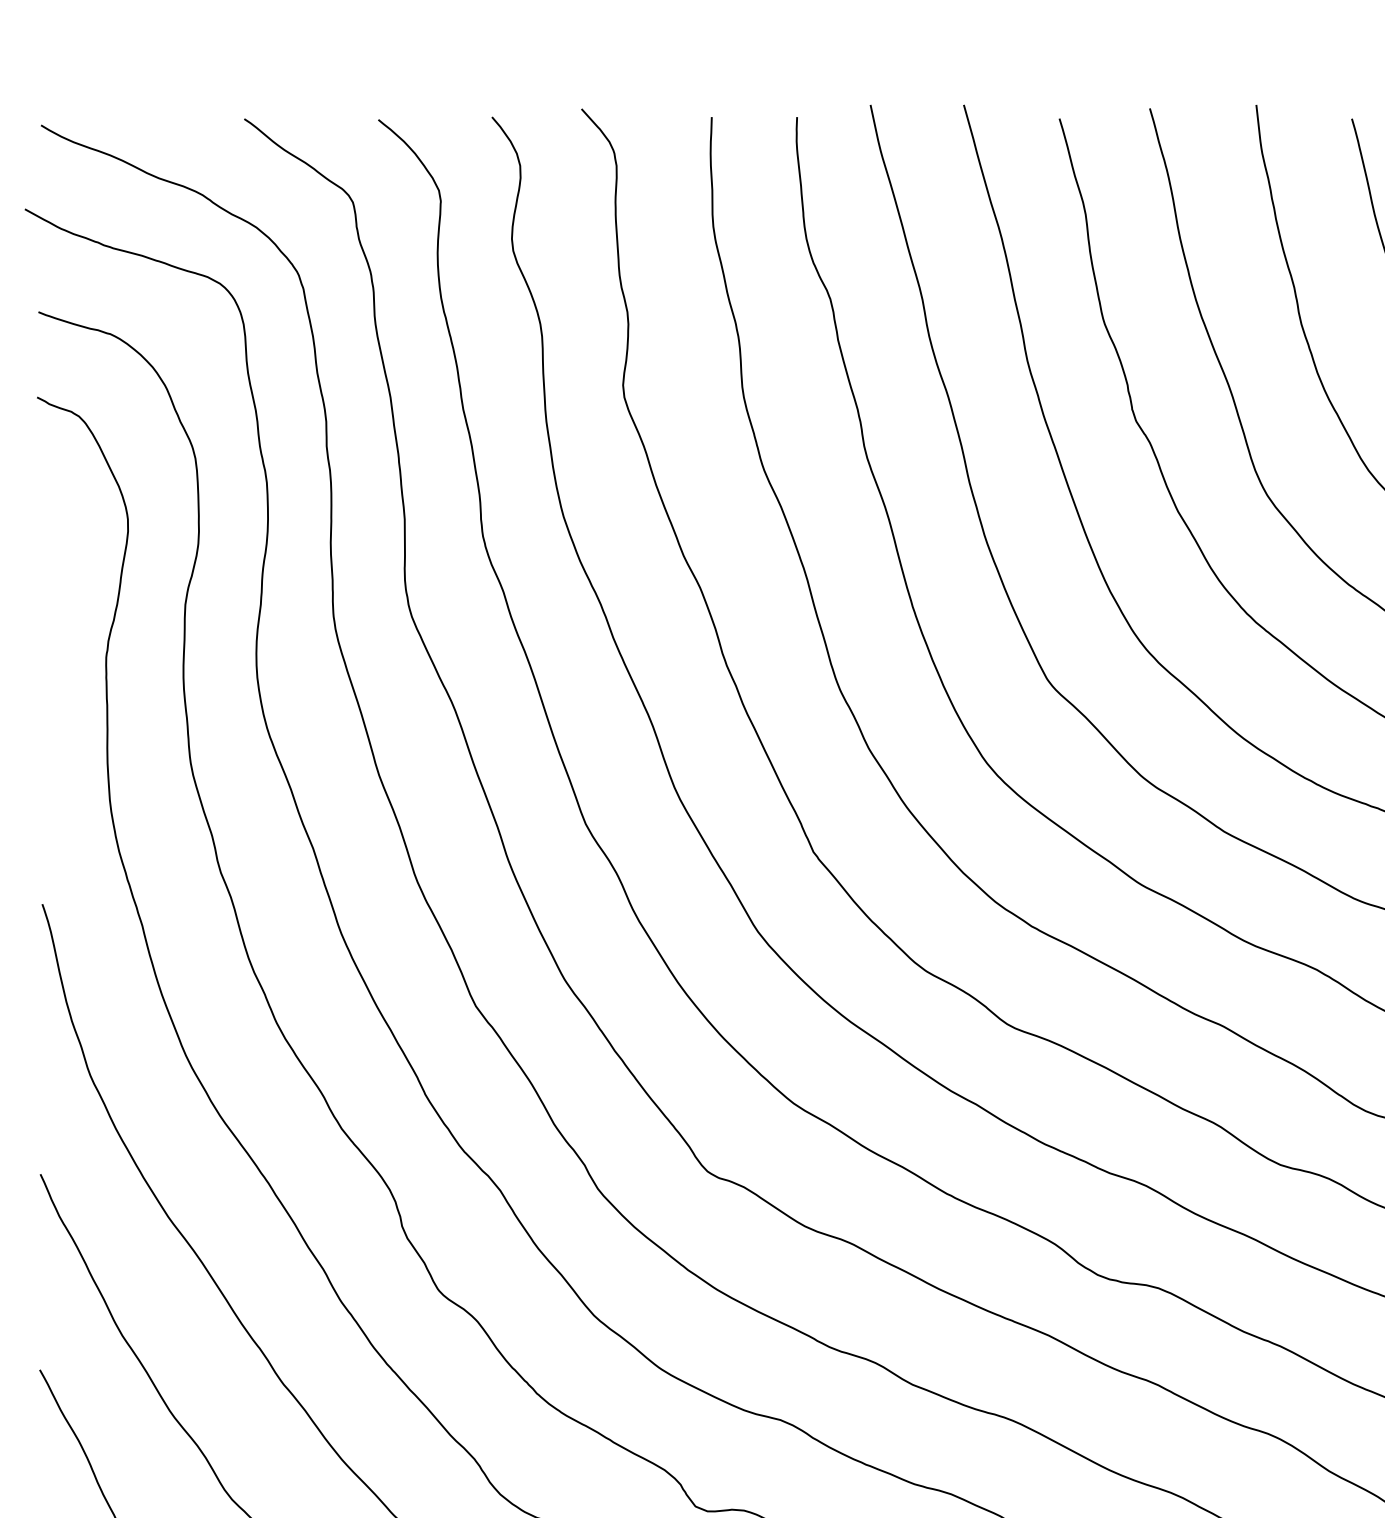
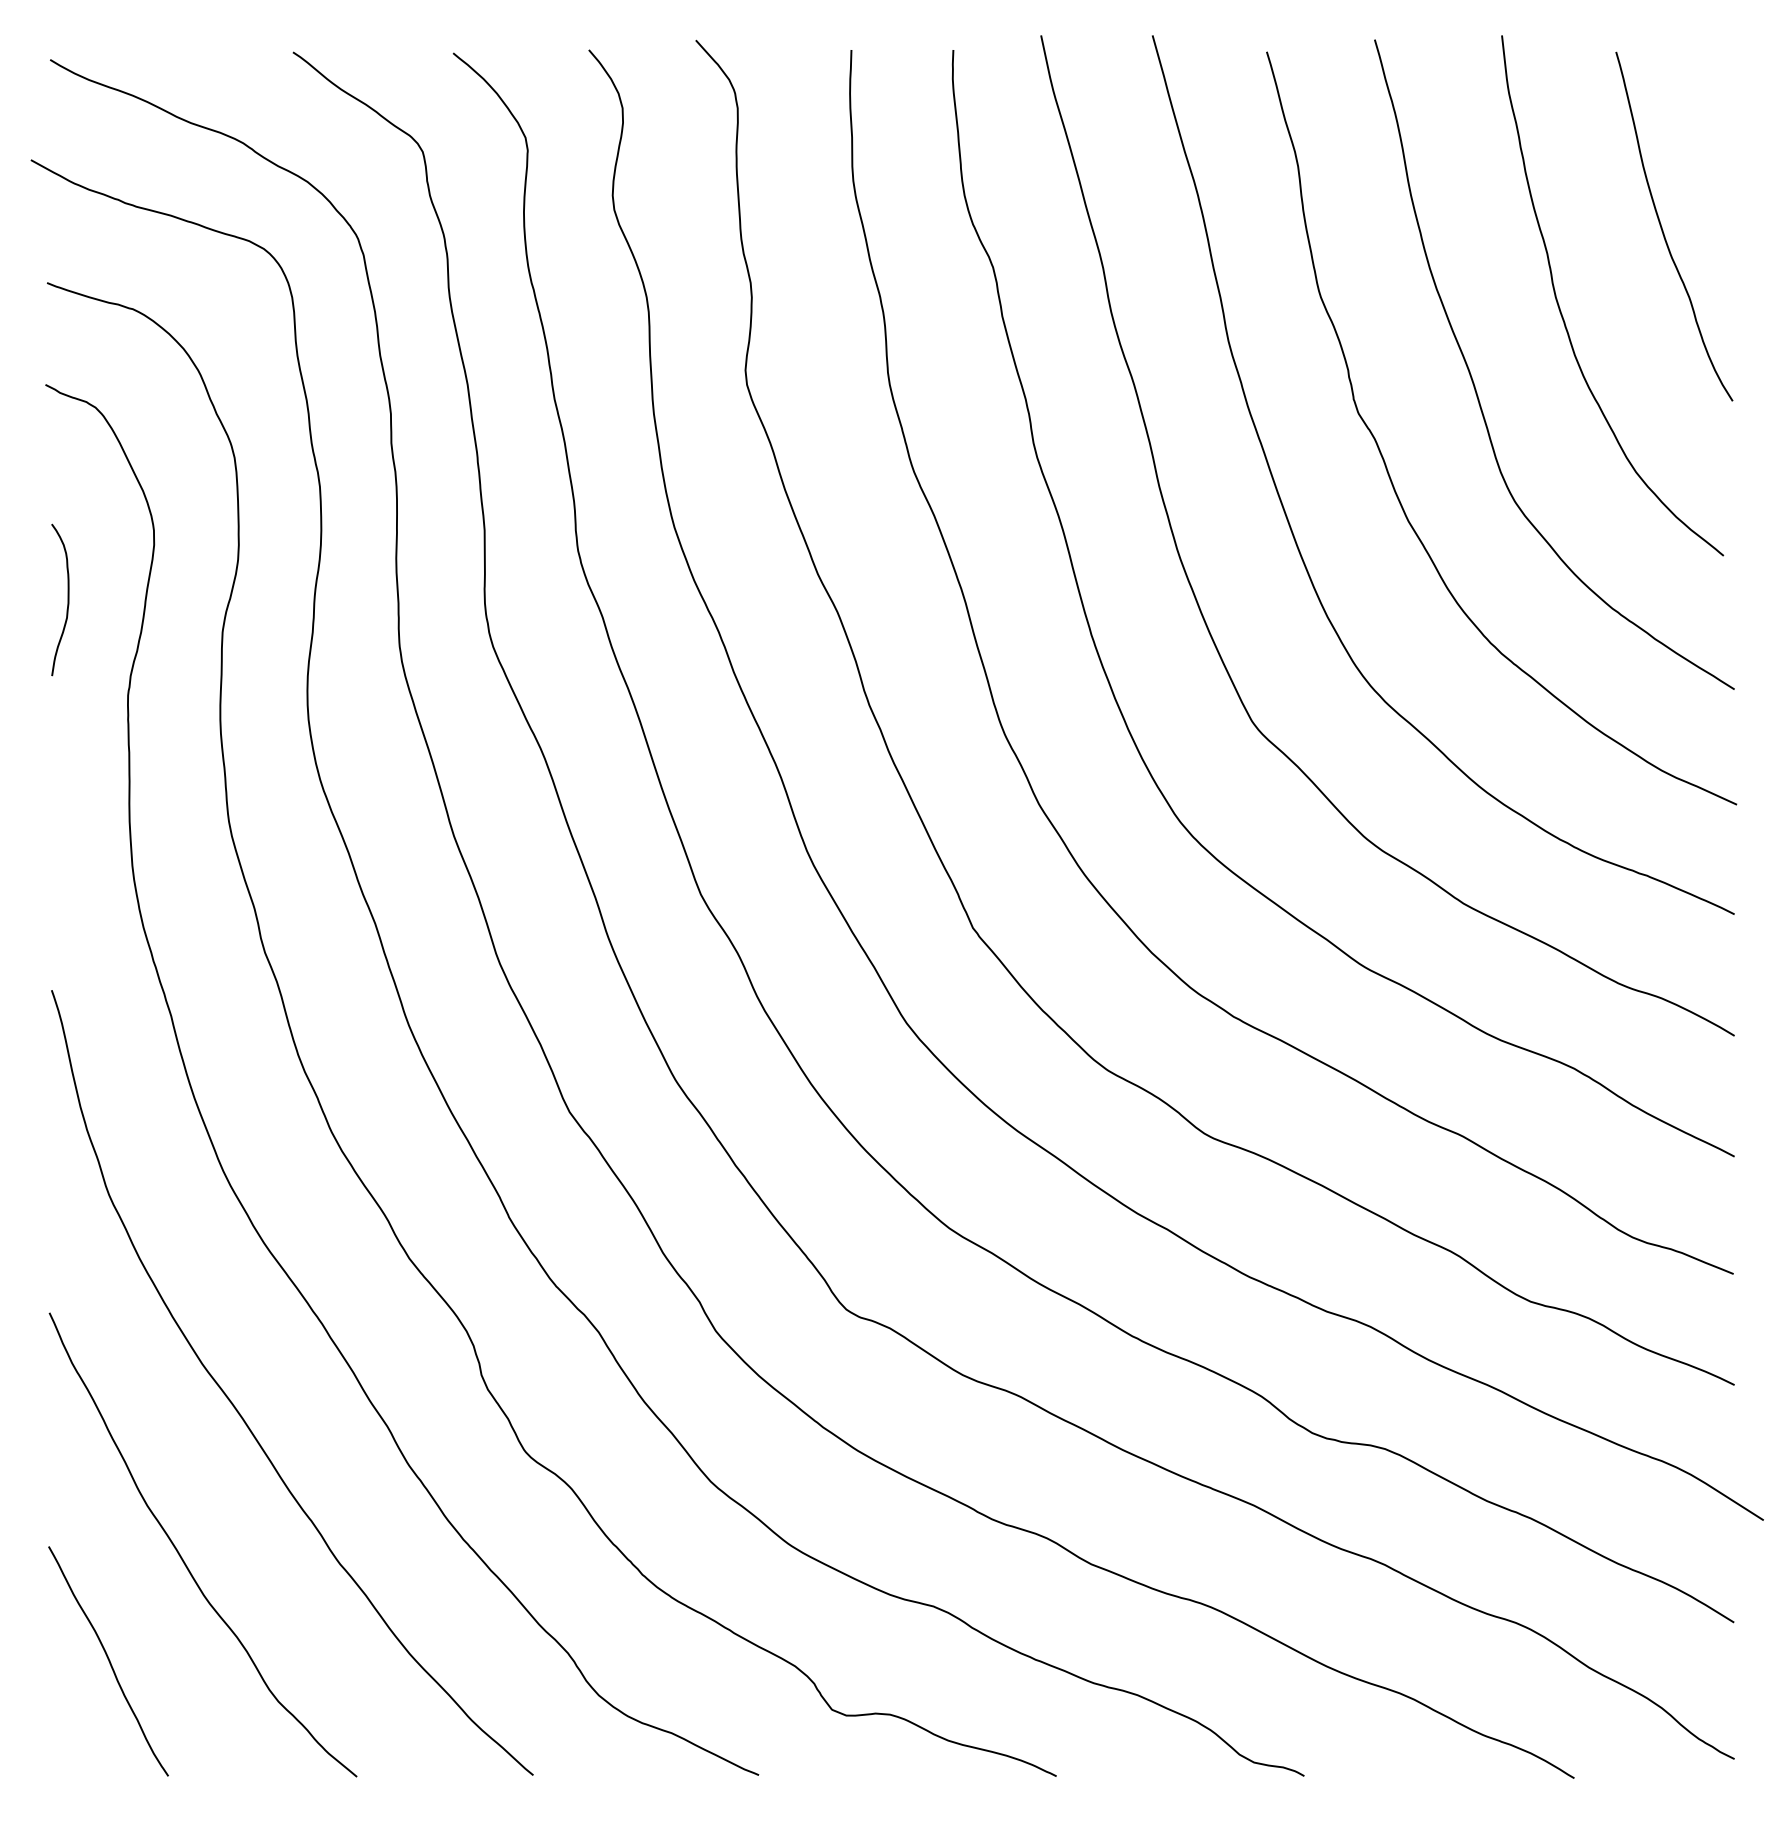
curve: (55, 577) -> (67, 599), added

